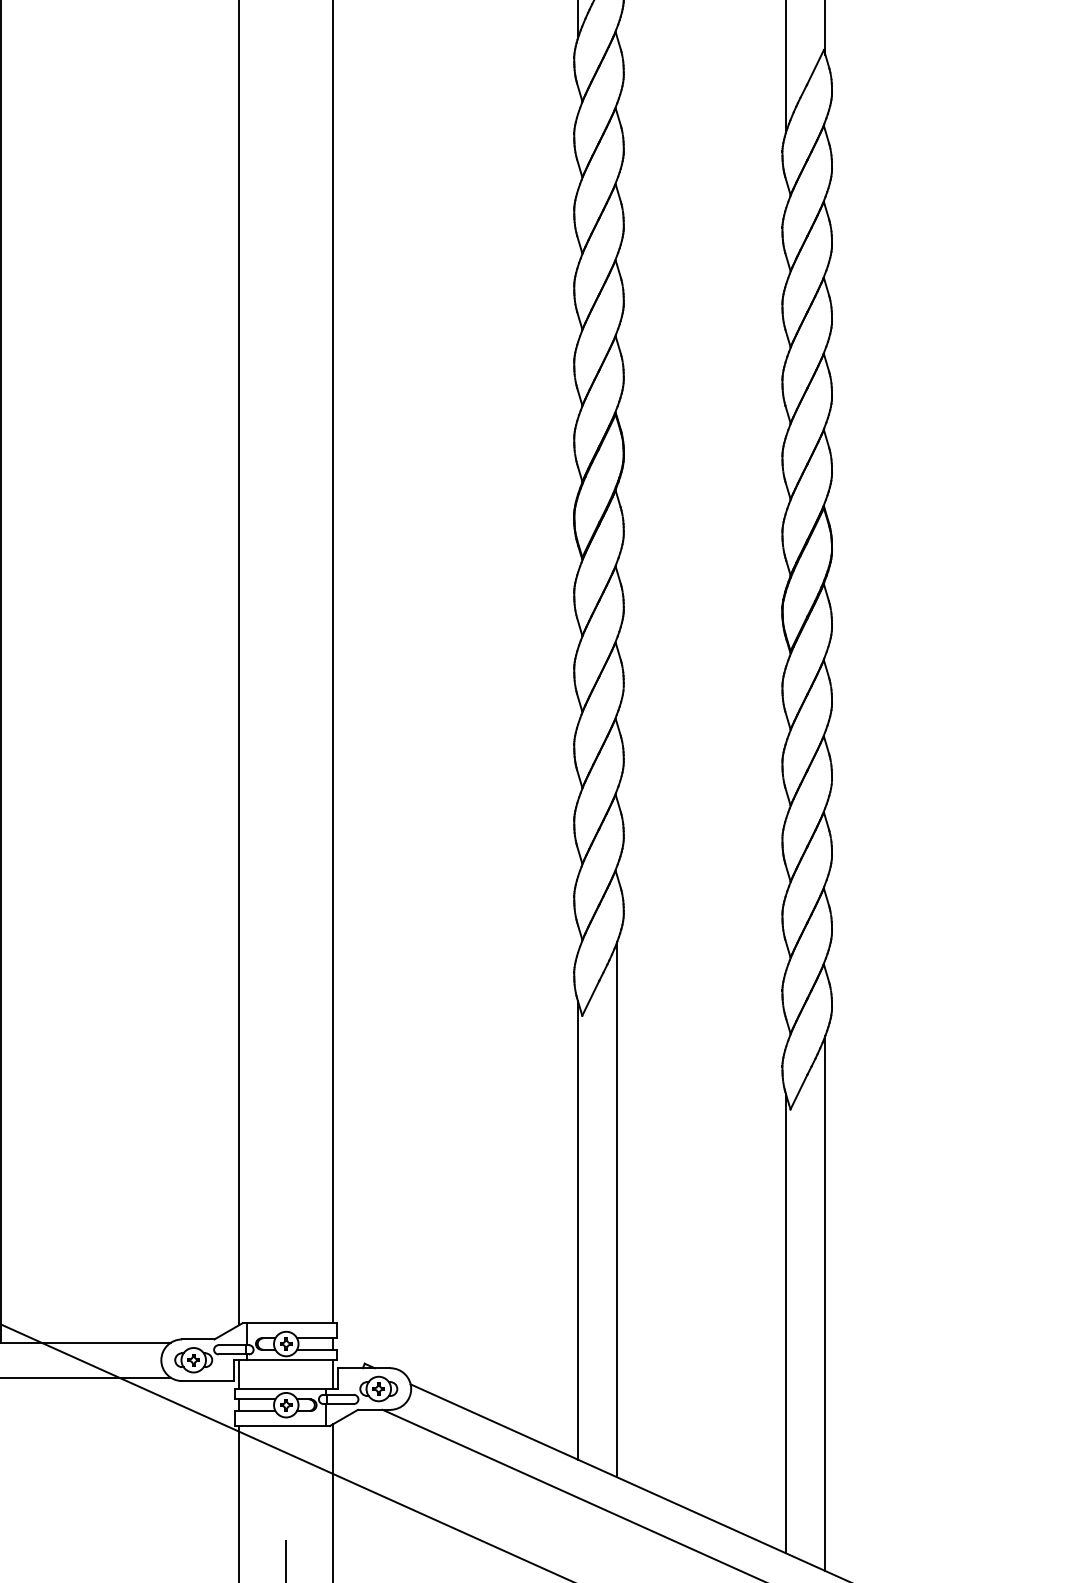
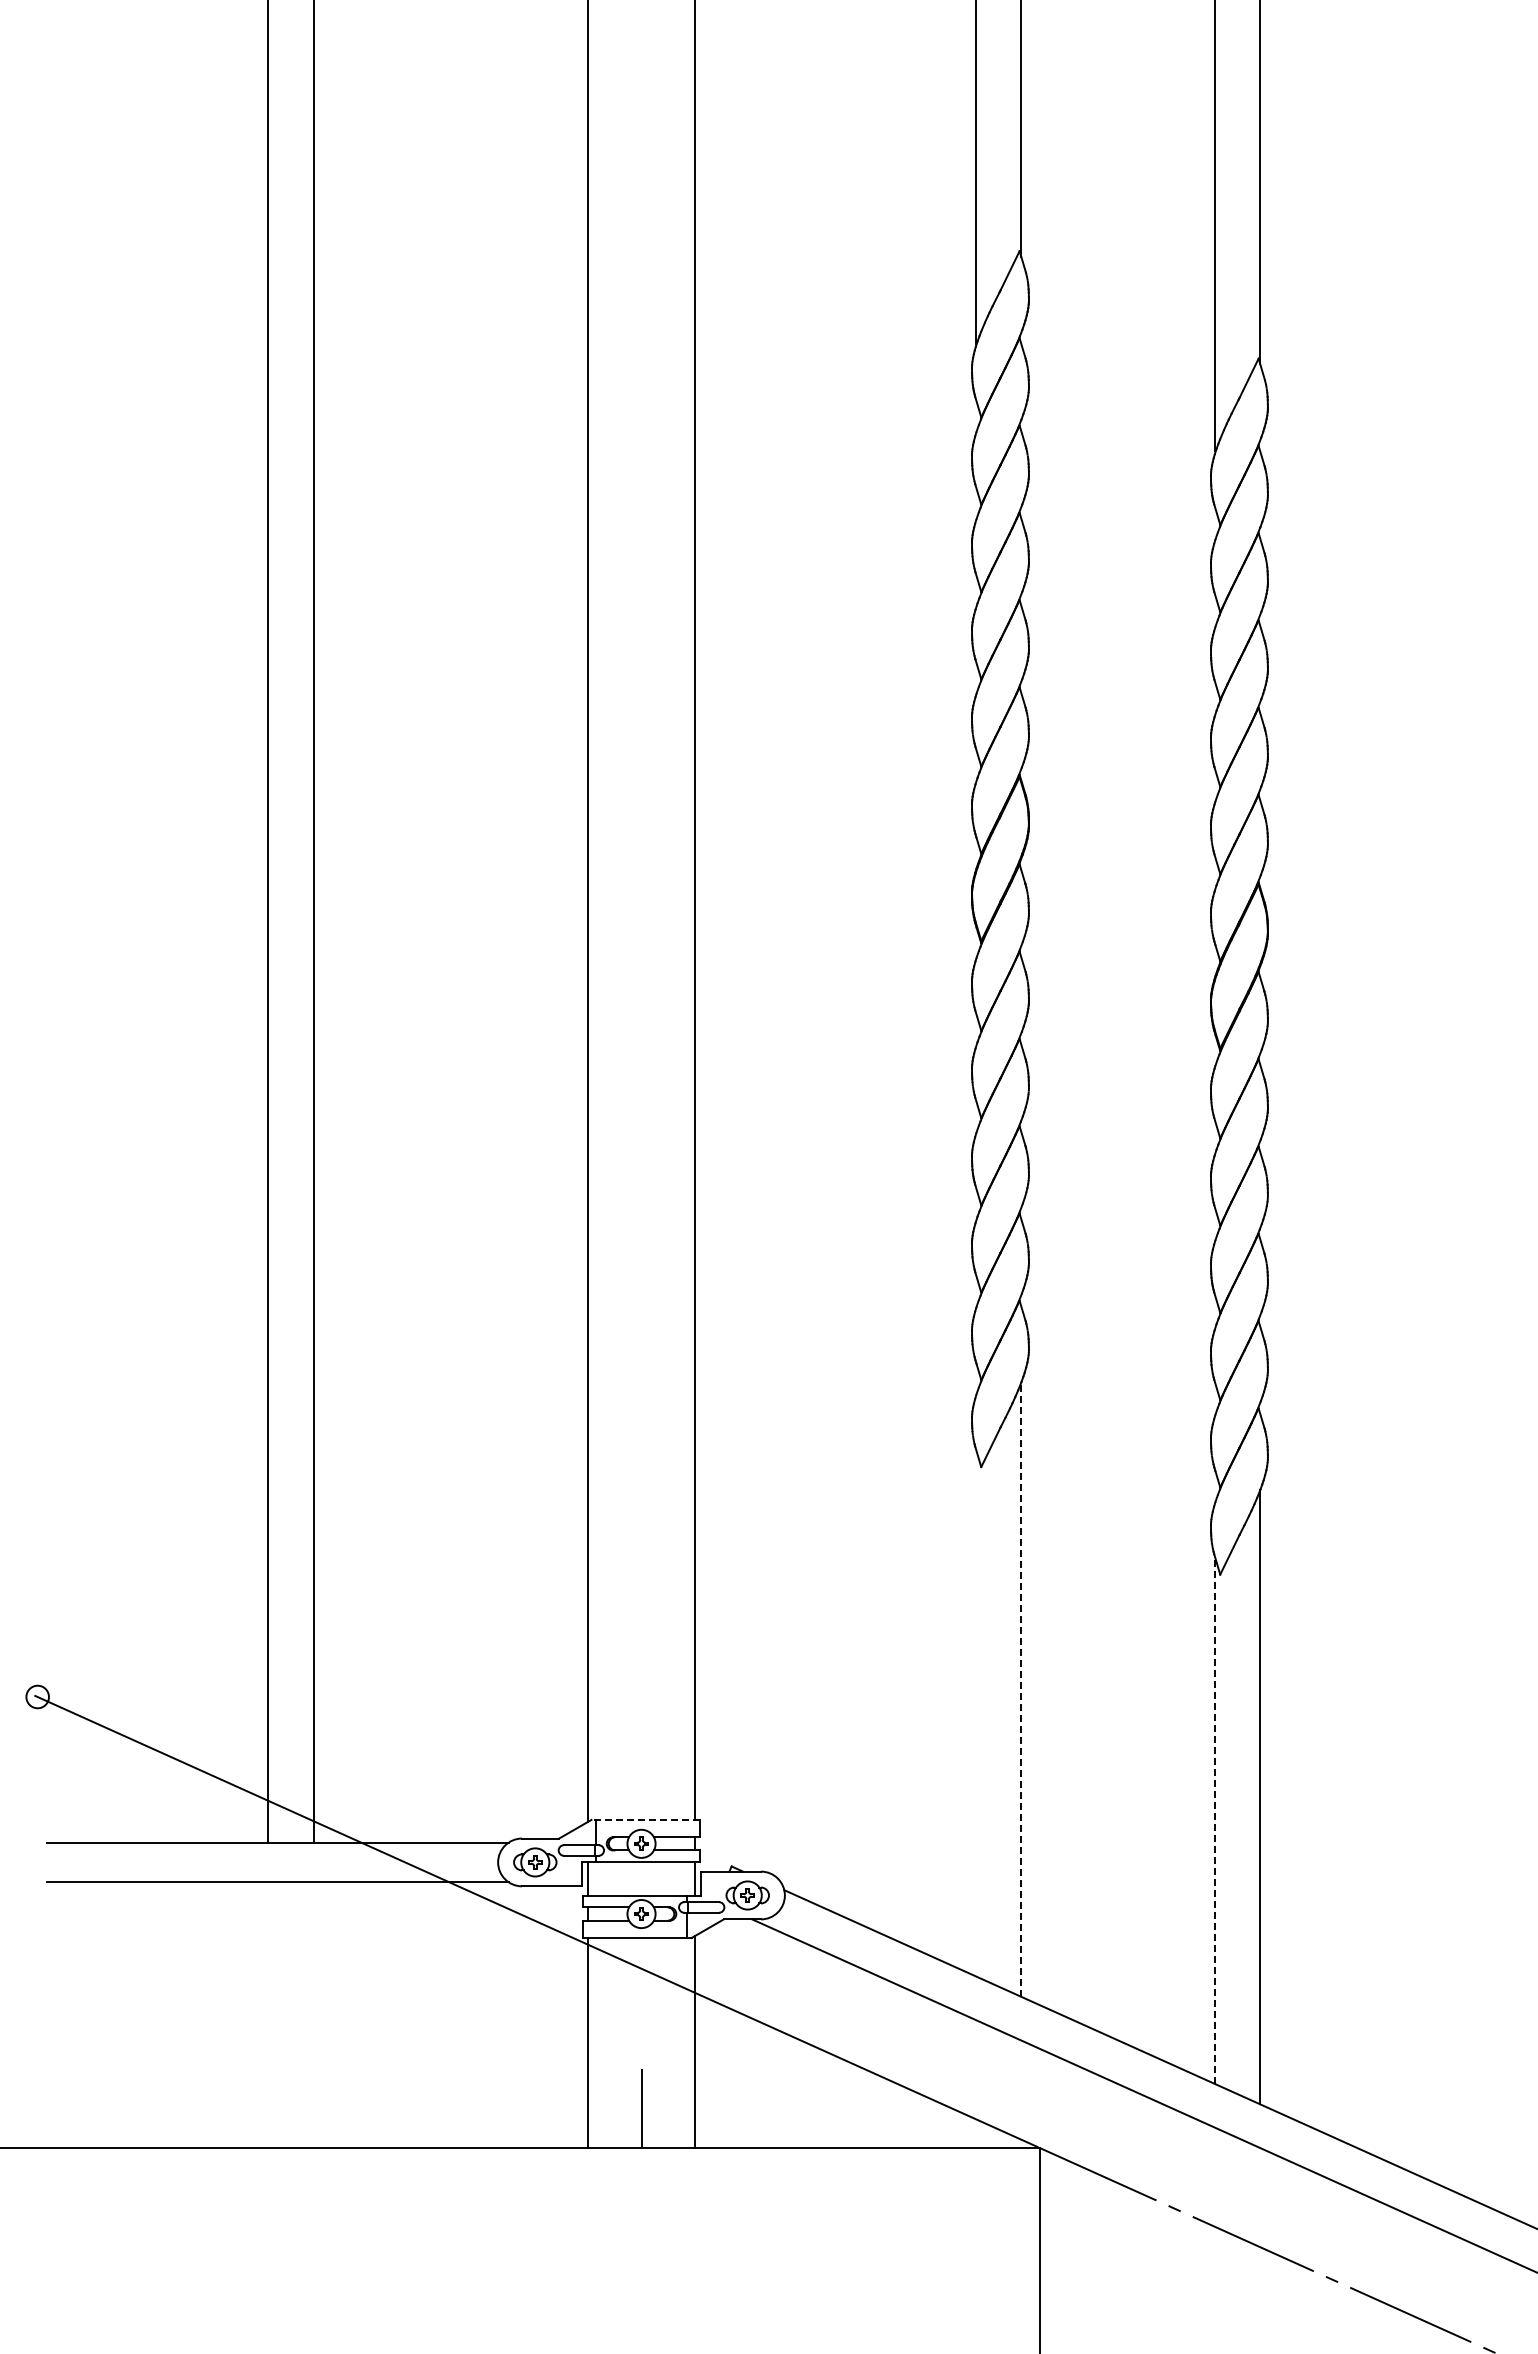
line: (617, 1209) -> (1021, 1689), solid -> dashed
line: (578, 1229) -> (976, 1712), removed
line: (289, 1322) -> (645, 1819), solid -> dashed
line: (786, 1323) -> (1215, 1820), solid -> dashed

